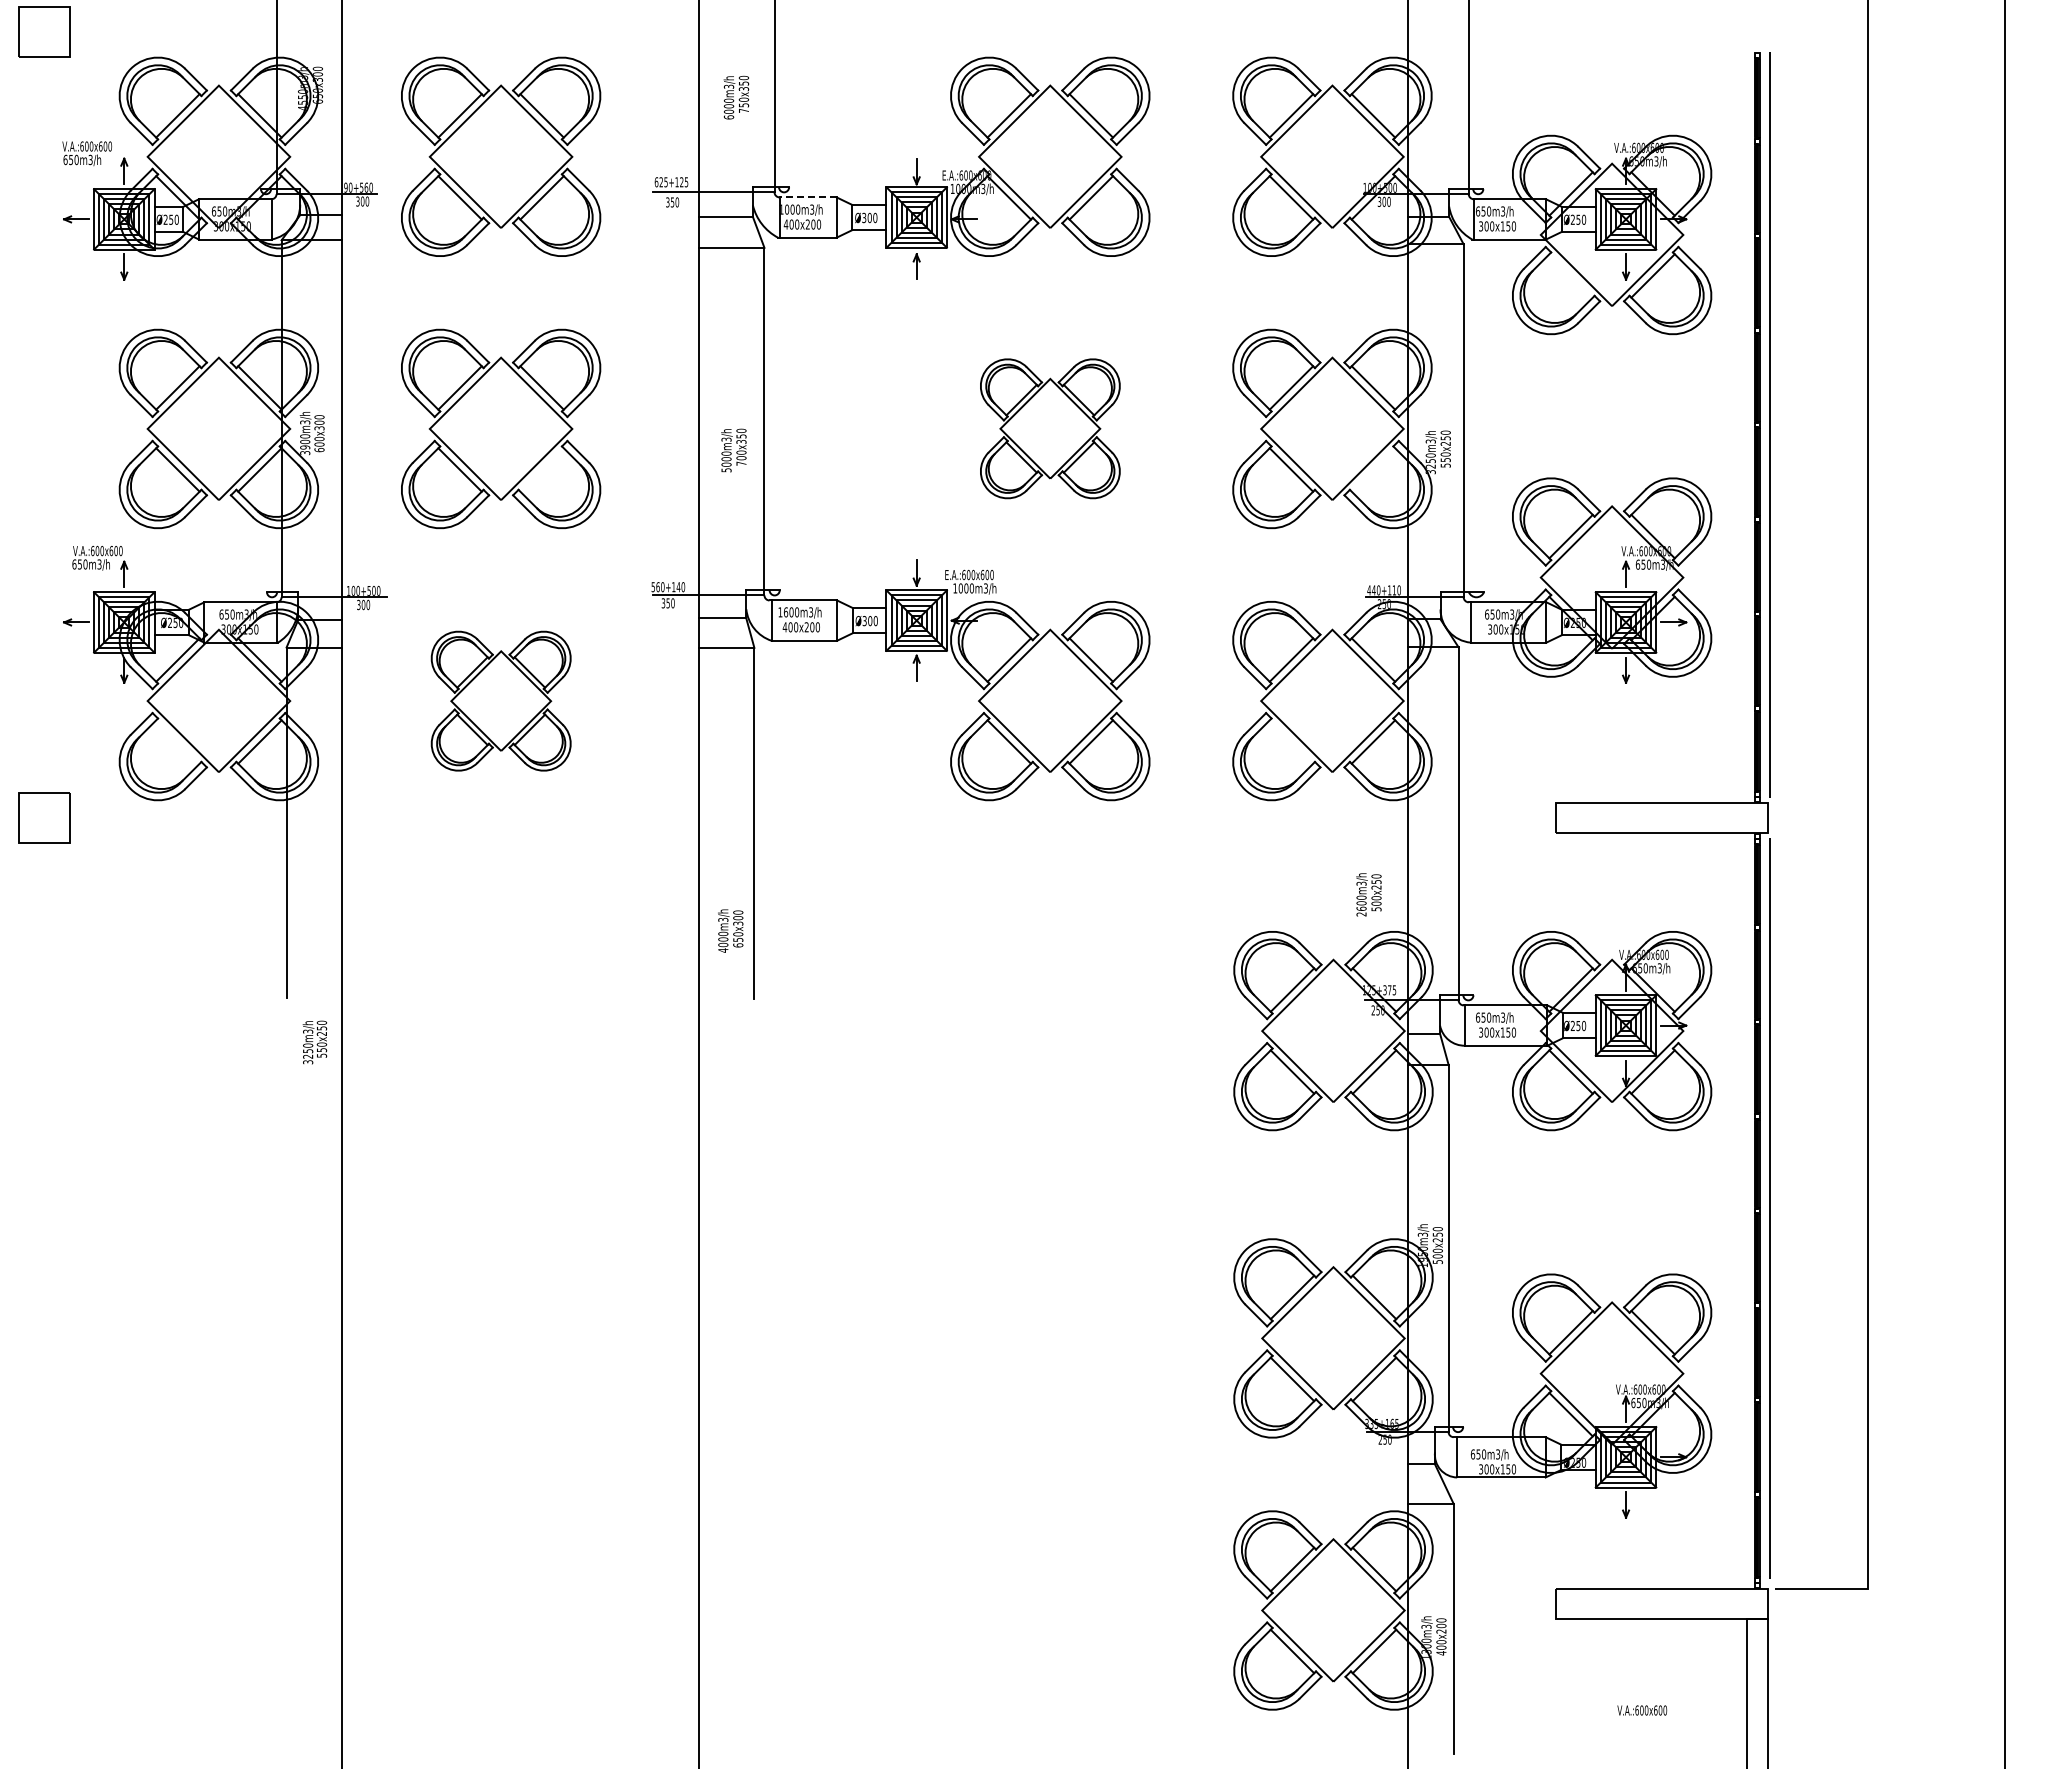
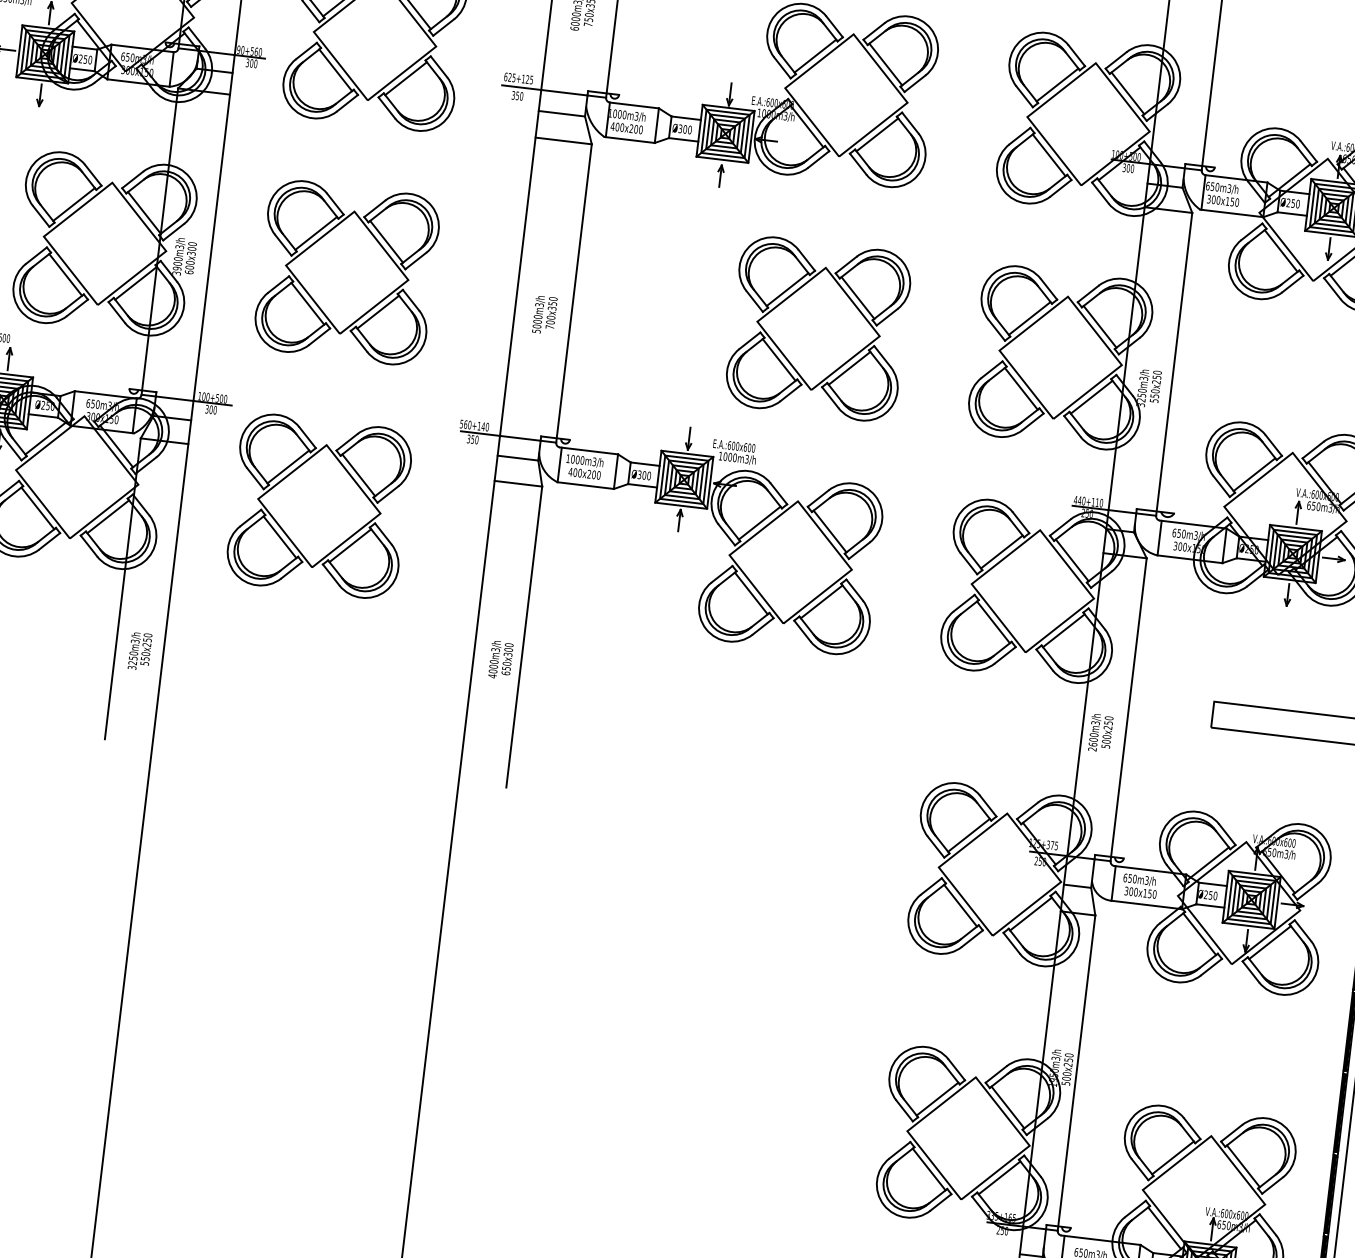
line: (808, 197) -> (634, 105), dashed -> solid
line: (1570, 275) -> (1280, 250), added
part: (1050, 428) -> (818, 328), size x1.43
line: (541, 469) -> (377, 311), added
line: (1373, 469) -> (1091, 396), added
text: (786, 611) -> (573, 458), 1600m3/h -> 1000m3/h
part: (501, 701) -> (319, 506), size x1.43
line: (177, 741) -> (37, 507), added
line: (1291, 741) -> (993, 621), added
text: (1368, 894) -> (1100, 733), moved
text: (730, 930) -> (500, 659), moved
text: (314, 1042) -> (139, 651), moved

